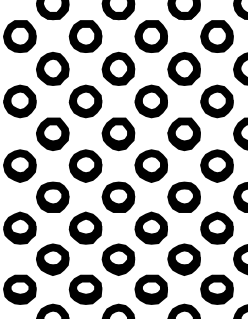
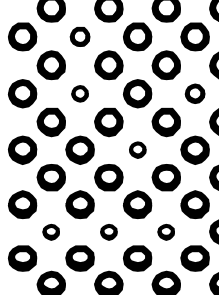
part: (84, 36) -> (79, 36), size x0.7
part: (84, 101) -> (79, 93), size x0.6
part: (216, 101) -> (194, 93), size x0.7
part: (151, 165) -> (137, 149), size x0.6
part: (51, 260) -> (50, 232), size x0.6
part: (118, 260) -> (108, 232), size x0.6
part: (183, 260) -> (165, 232), size x0.6

